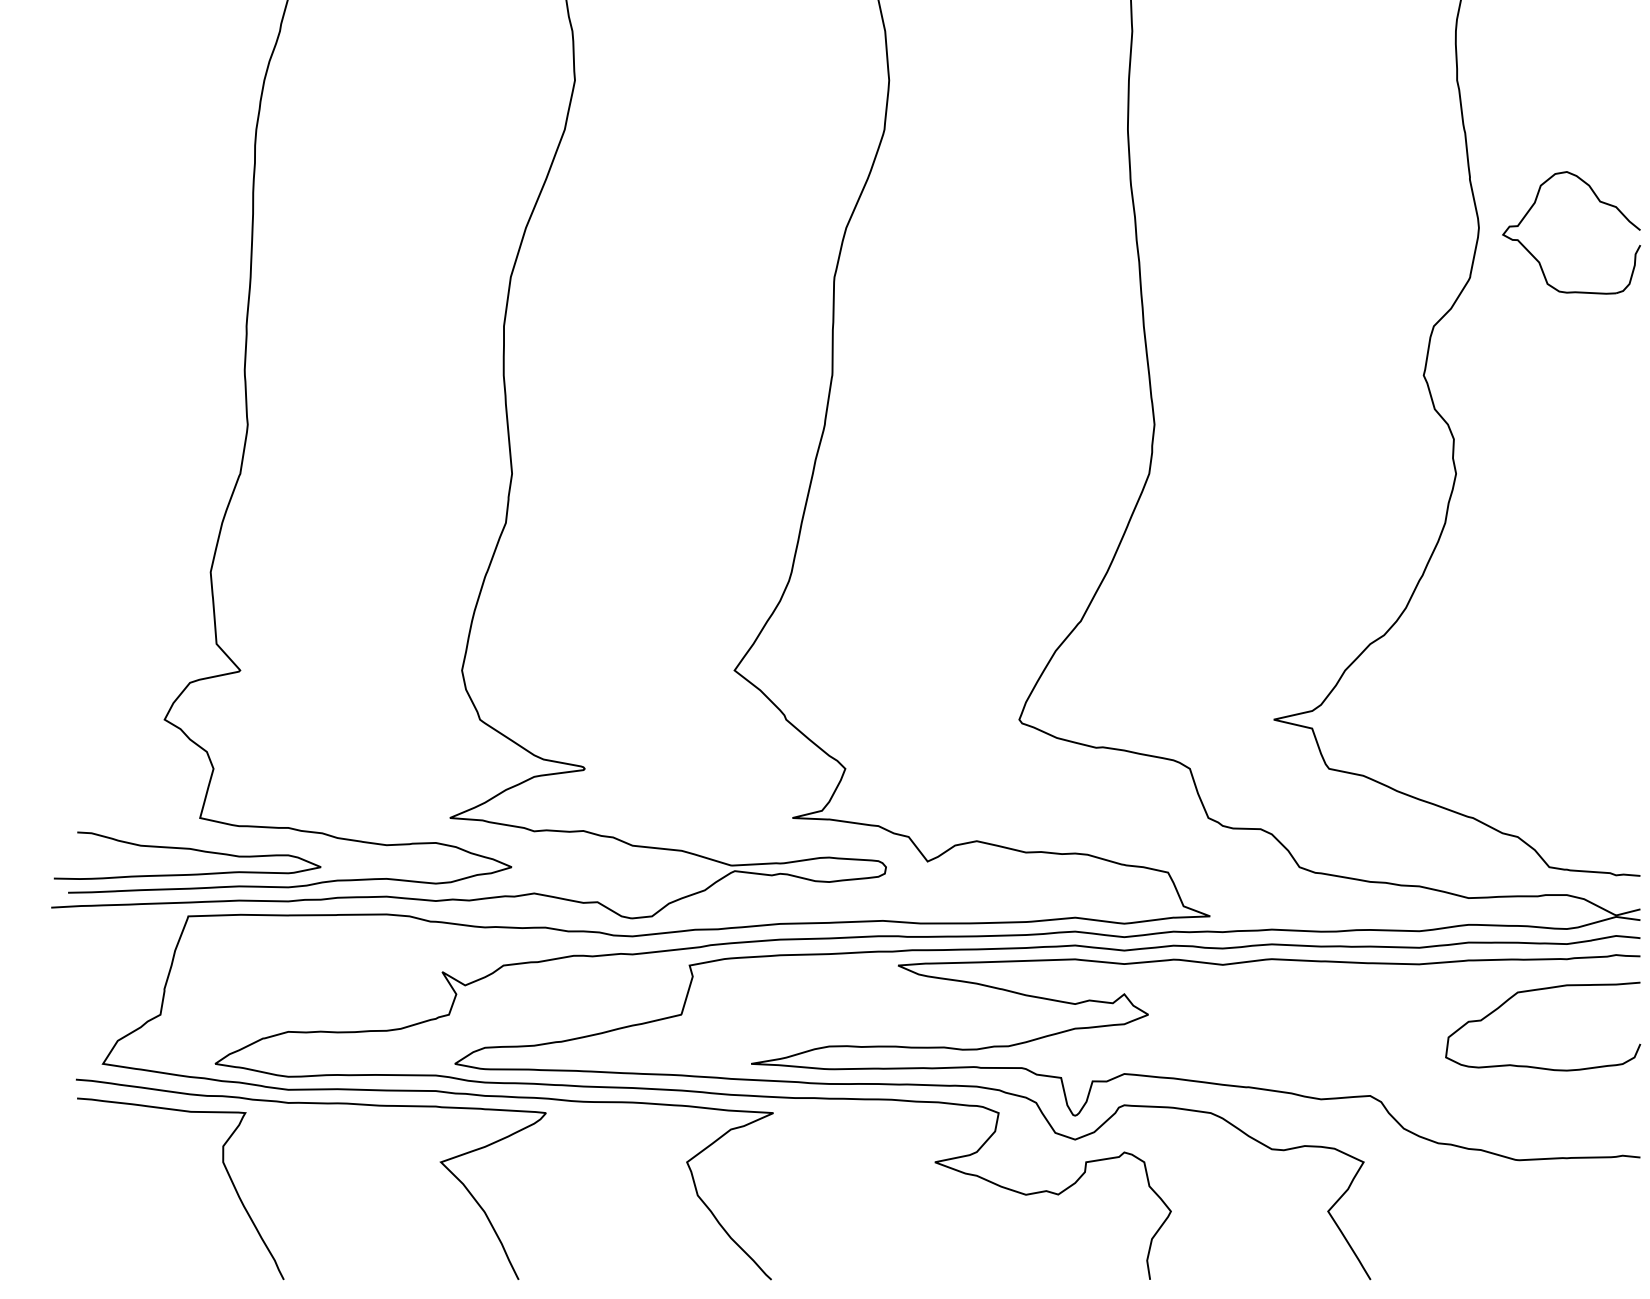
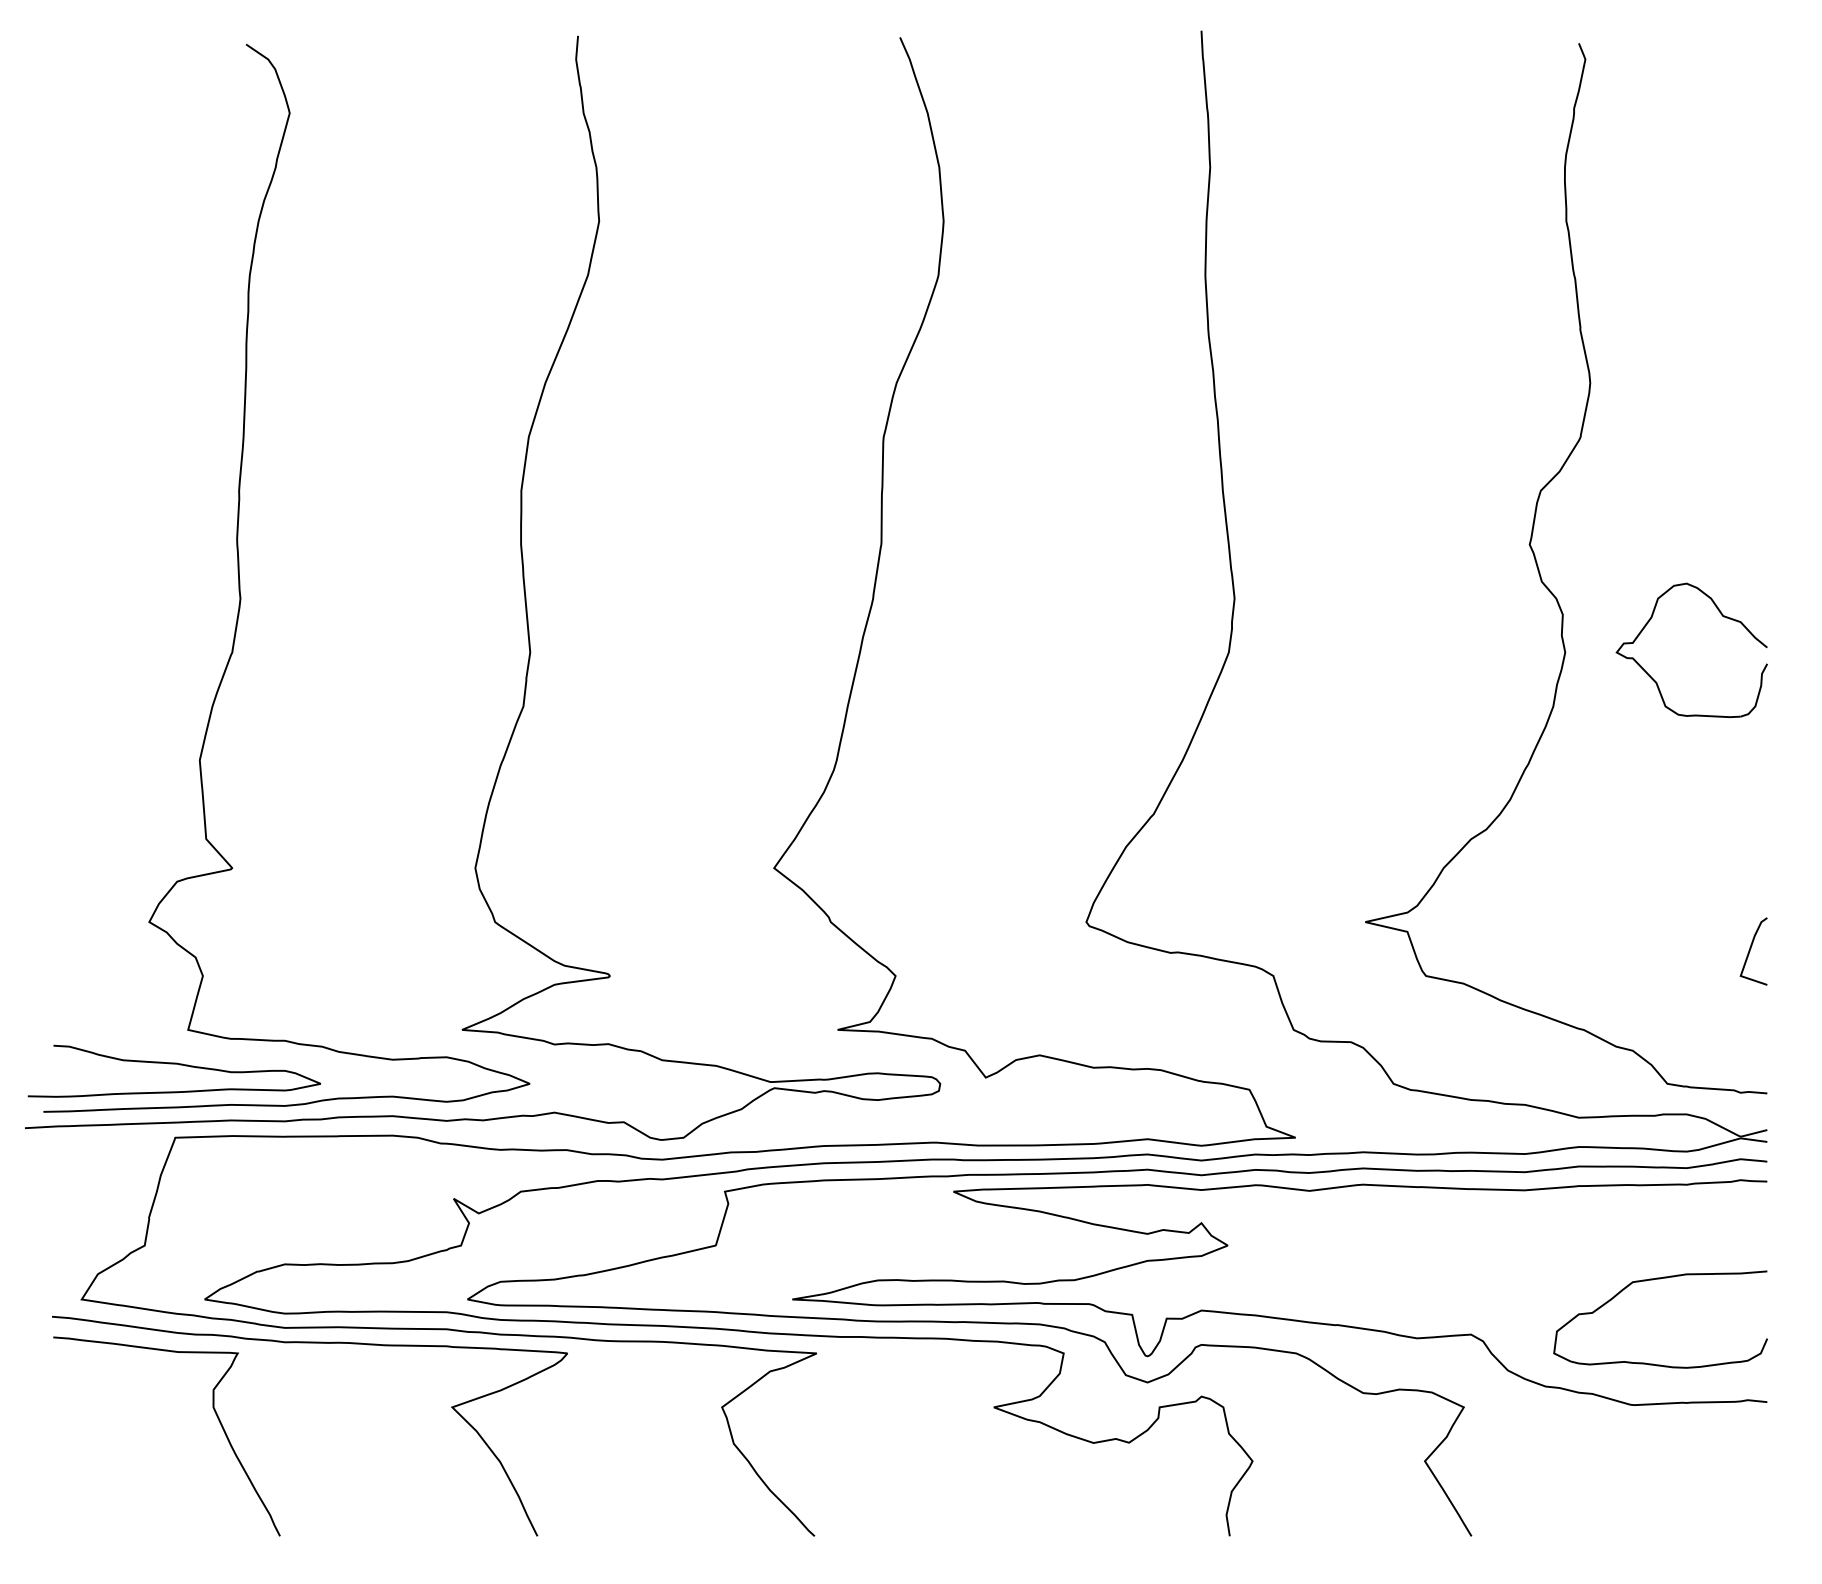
part: (1600, 202) -> (1723, 617), moved
curve: (1625, 746) -> (1750, 951), added
curve: (1536, 990) -> (1653, 1280), moved

